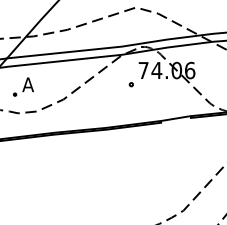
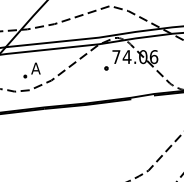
part: (22, 87) -> (31, 70), moved

